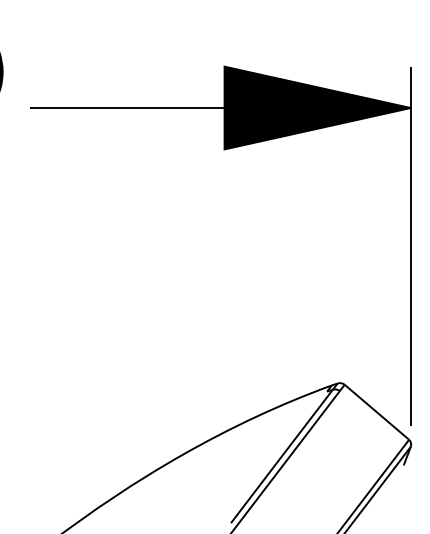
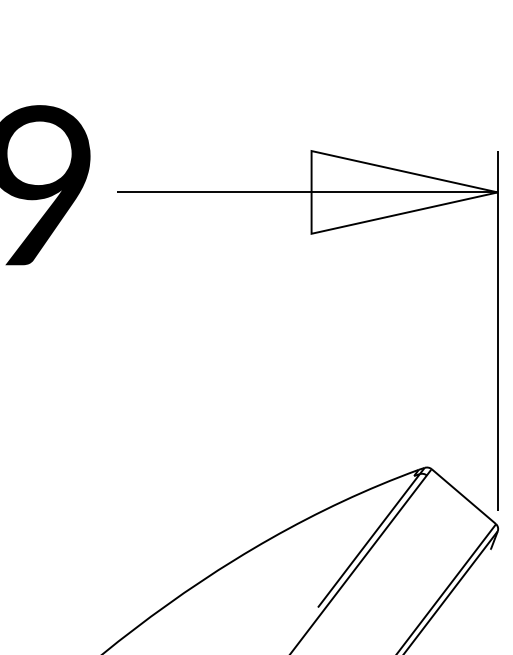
fill: (317, 108) -> (404, 192), removed

